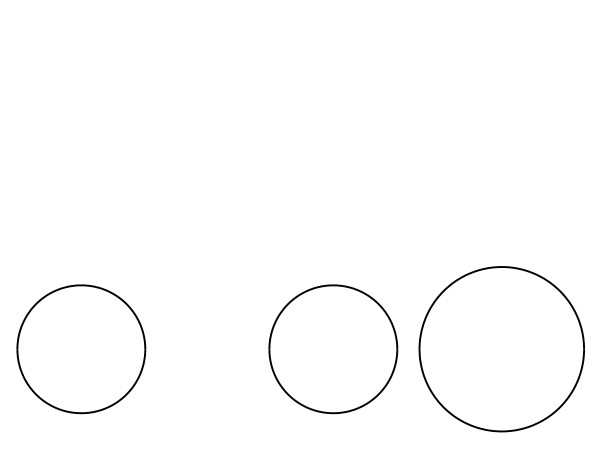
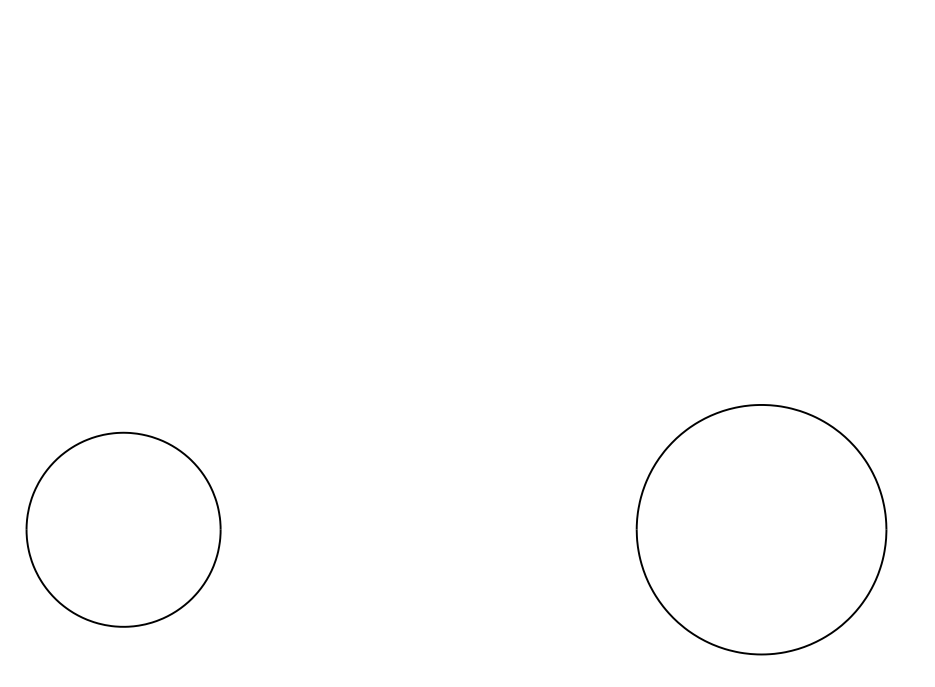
part: (333, 349) -> (506, 530), removed

